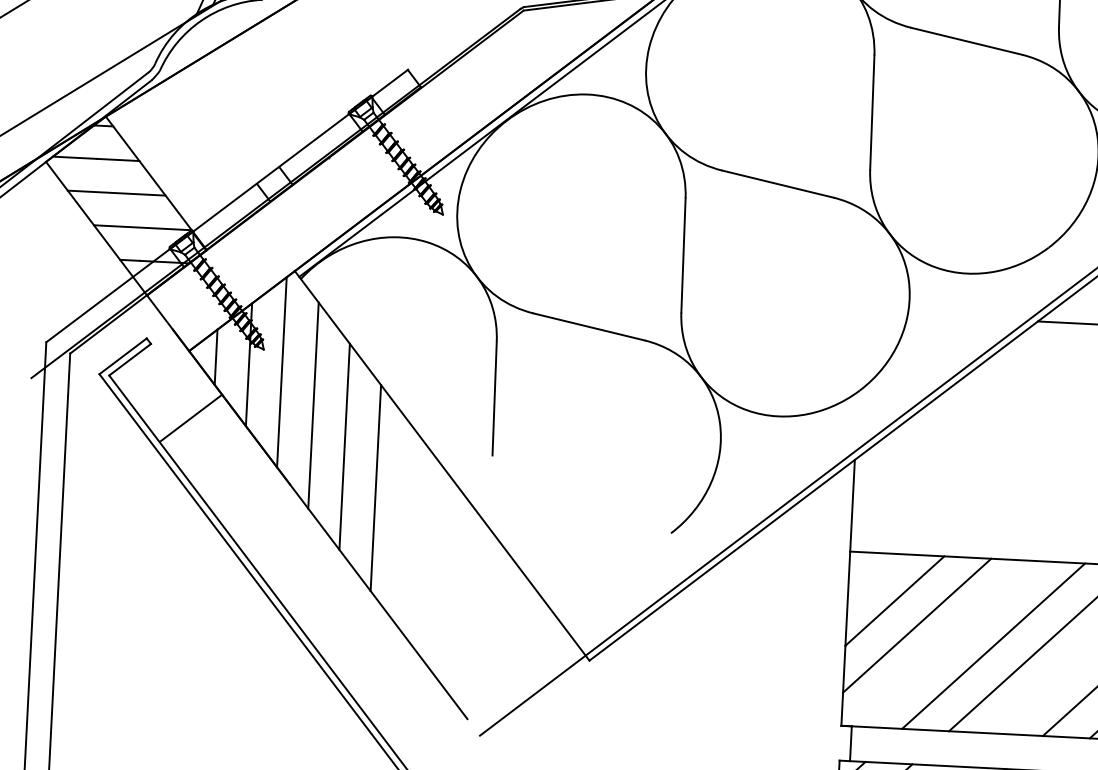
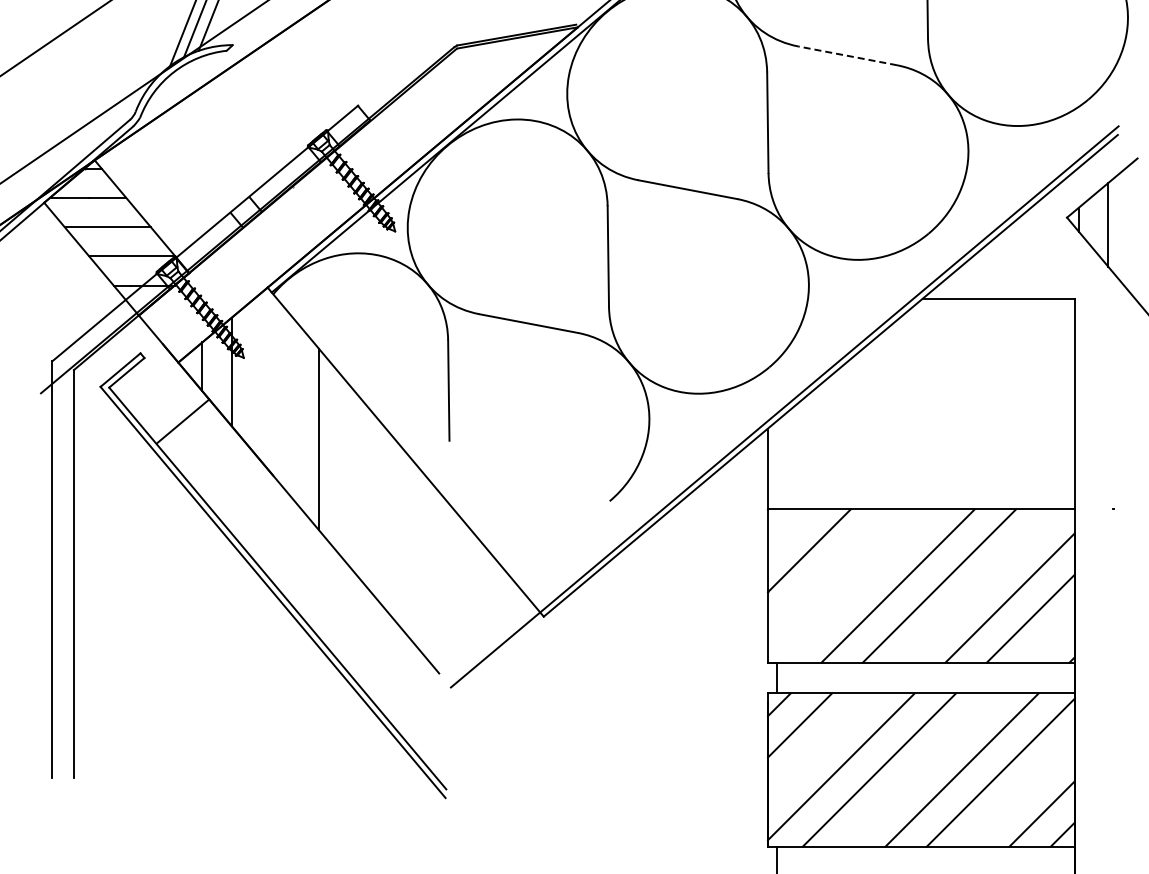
line: (966, 40) -> (847, 55), solid -> dashed
line: (281, 371) -> (260, 376), removed
line: (314, 405) -> (290, 404), removed
line: (375, 487) -> (348, 474), removed
line: (916, 625) -> (829, 571), removed

